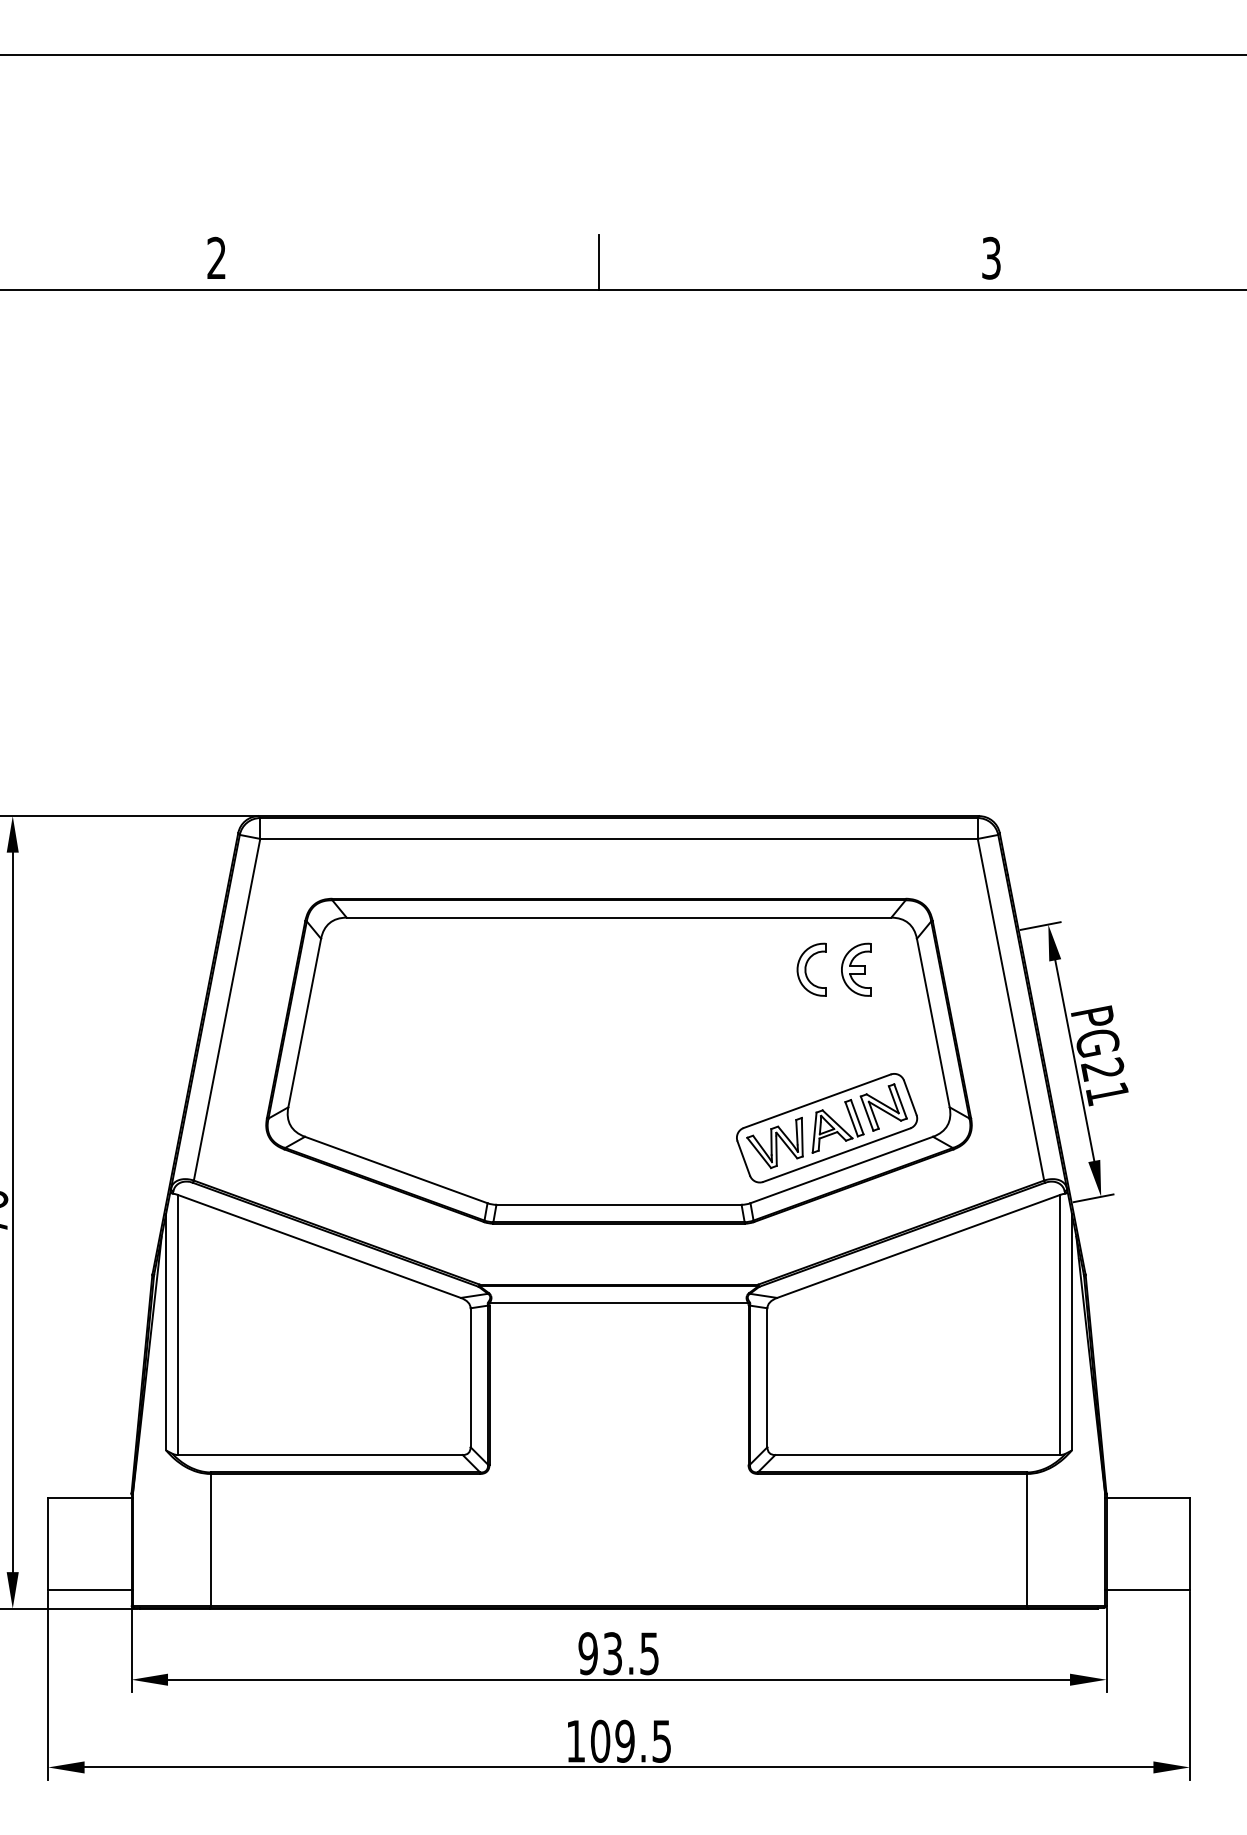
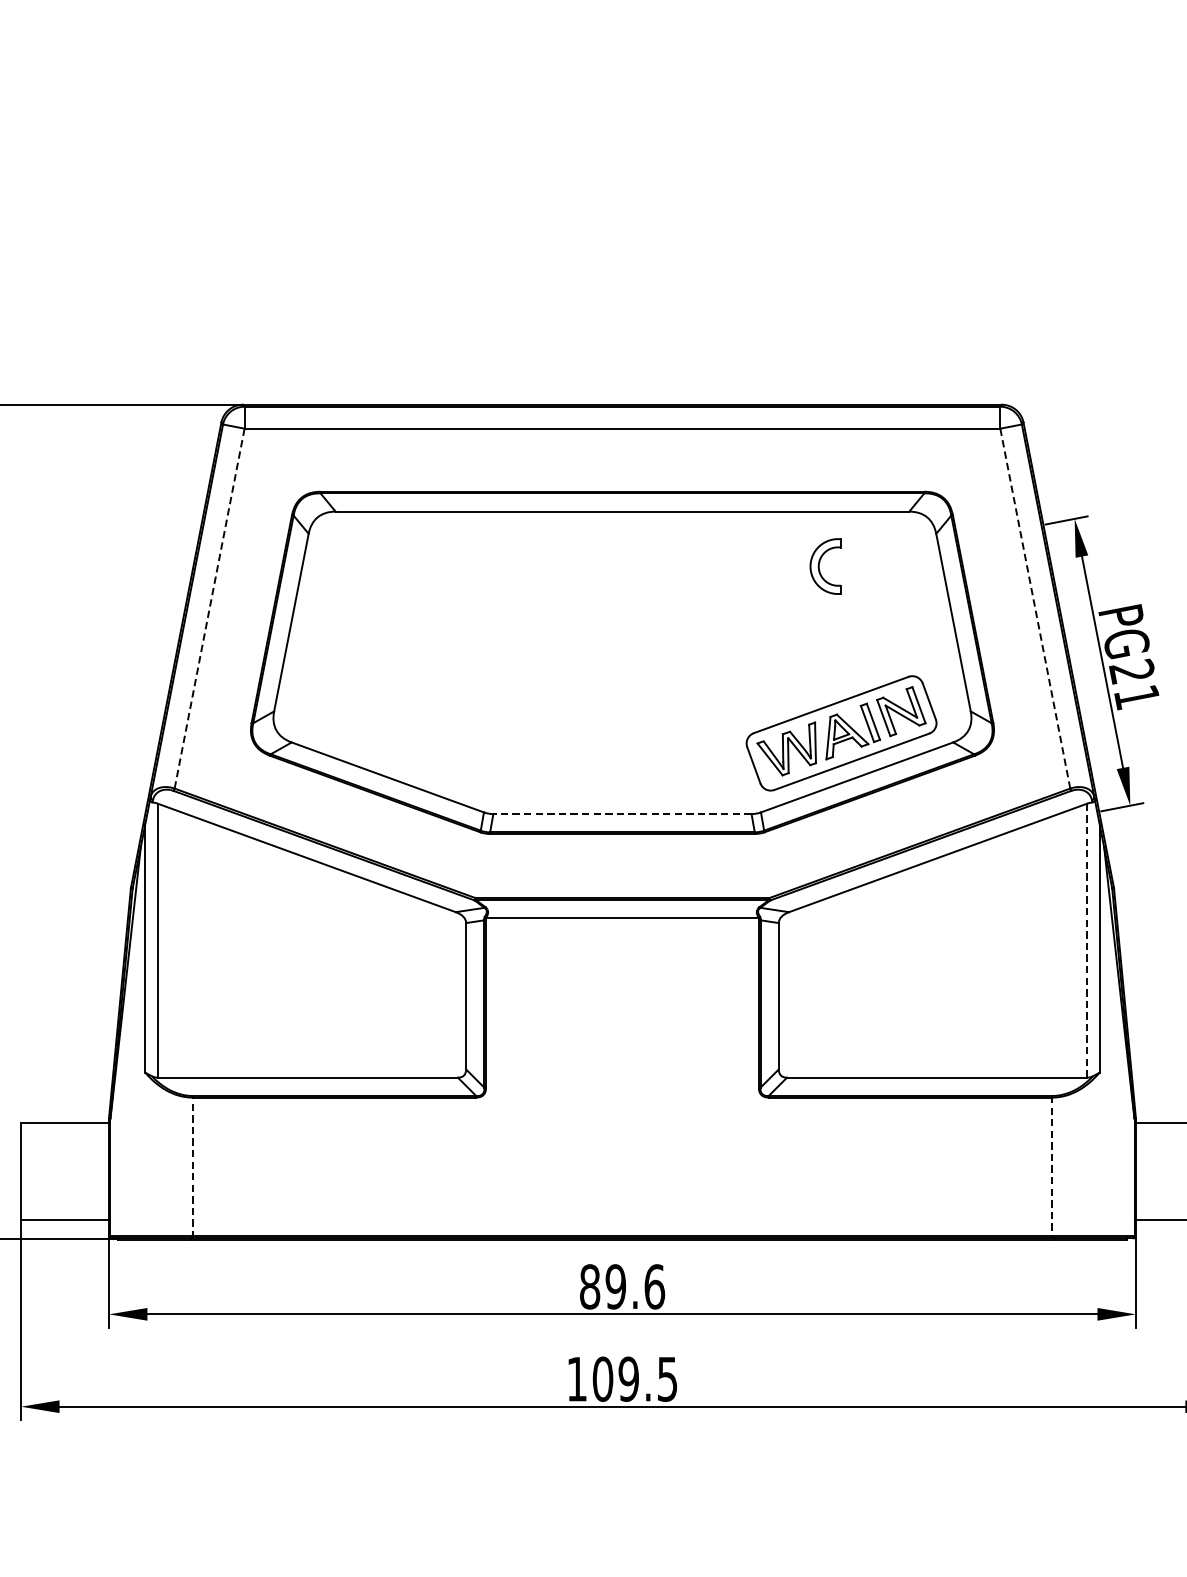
part: (856, 969) -> (872, 566), removed
line: (1010, 1009) -> (1034, 608), solid -> dashed
line: (226, 1010) -> (209, 609), solid -> dashed
line: (619, 1204) -> (622, 813), solid -> dashed
line: (1060, 1325) -> (1087, 941), solid -> dashed
line: (211, 1540) -> (193, 1167), solid -> dashed
line: (1027, 1540) -> (1052, 1167), solid -> dashed
text: (618, 1653) -> (621, 1286), 93.5 -> 89.6

